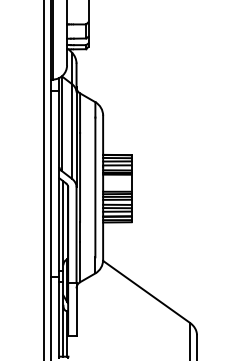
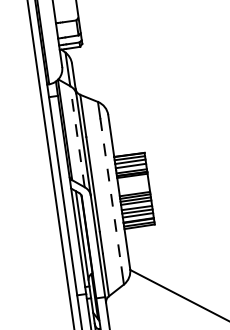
line: (72, 130) -> (77, 135), solid -> dashed
line: (95, 187) -> (111, 192), solid -> dashed

